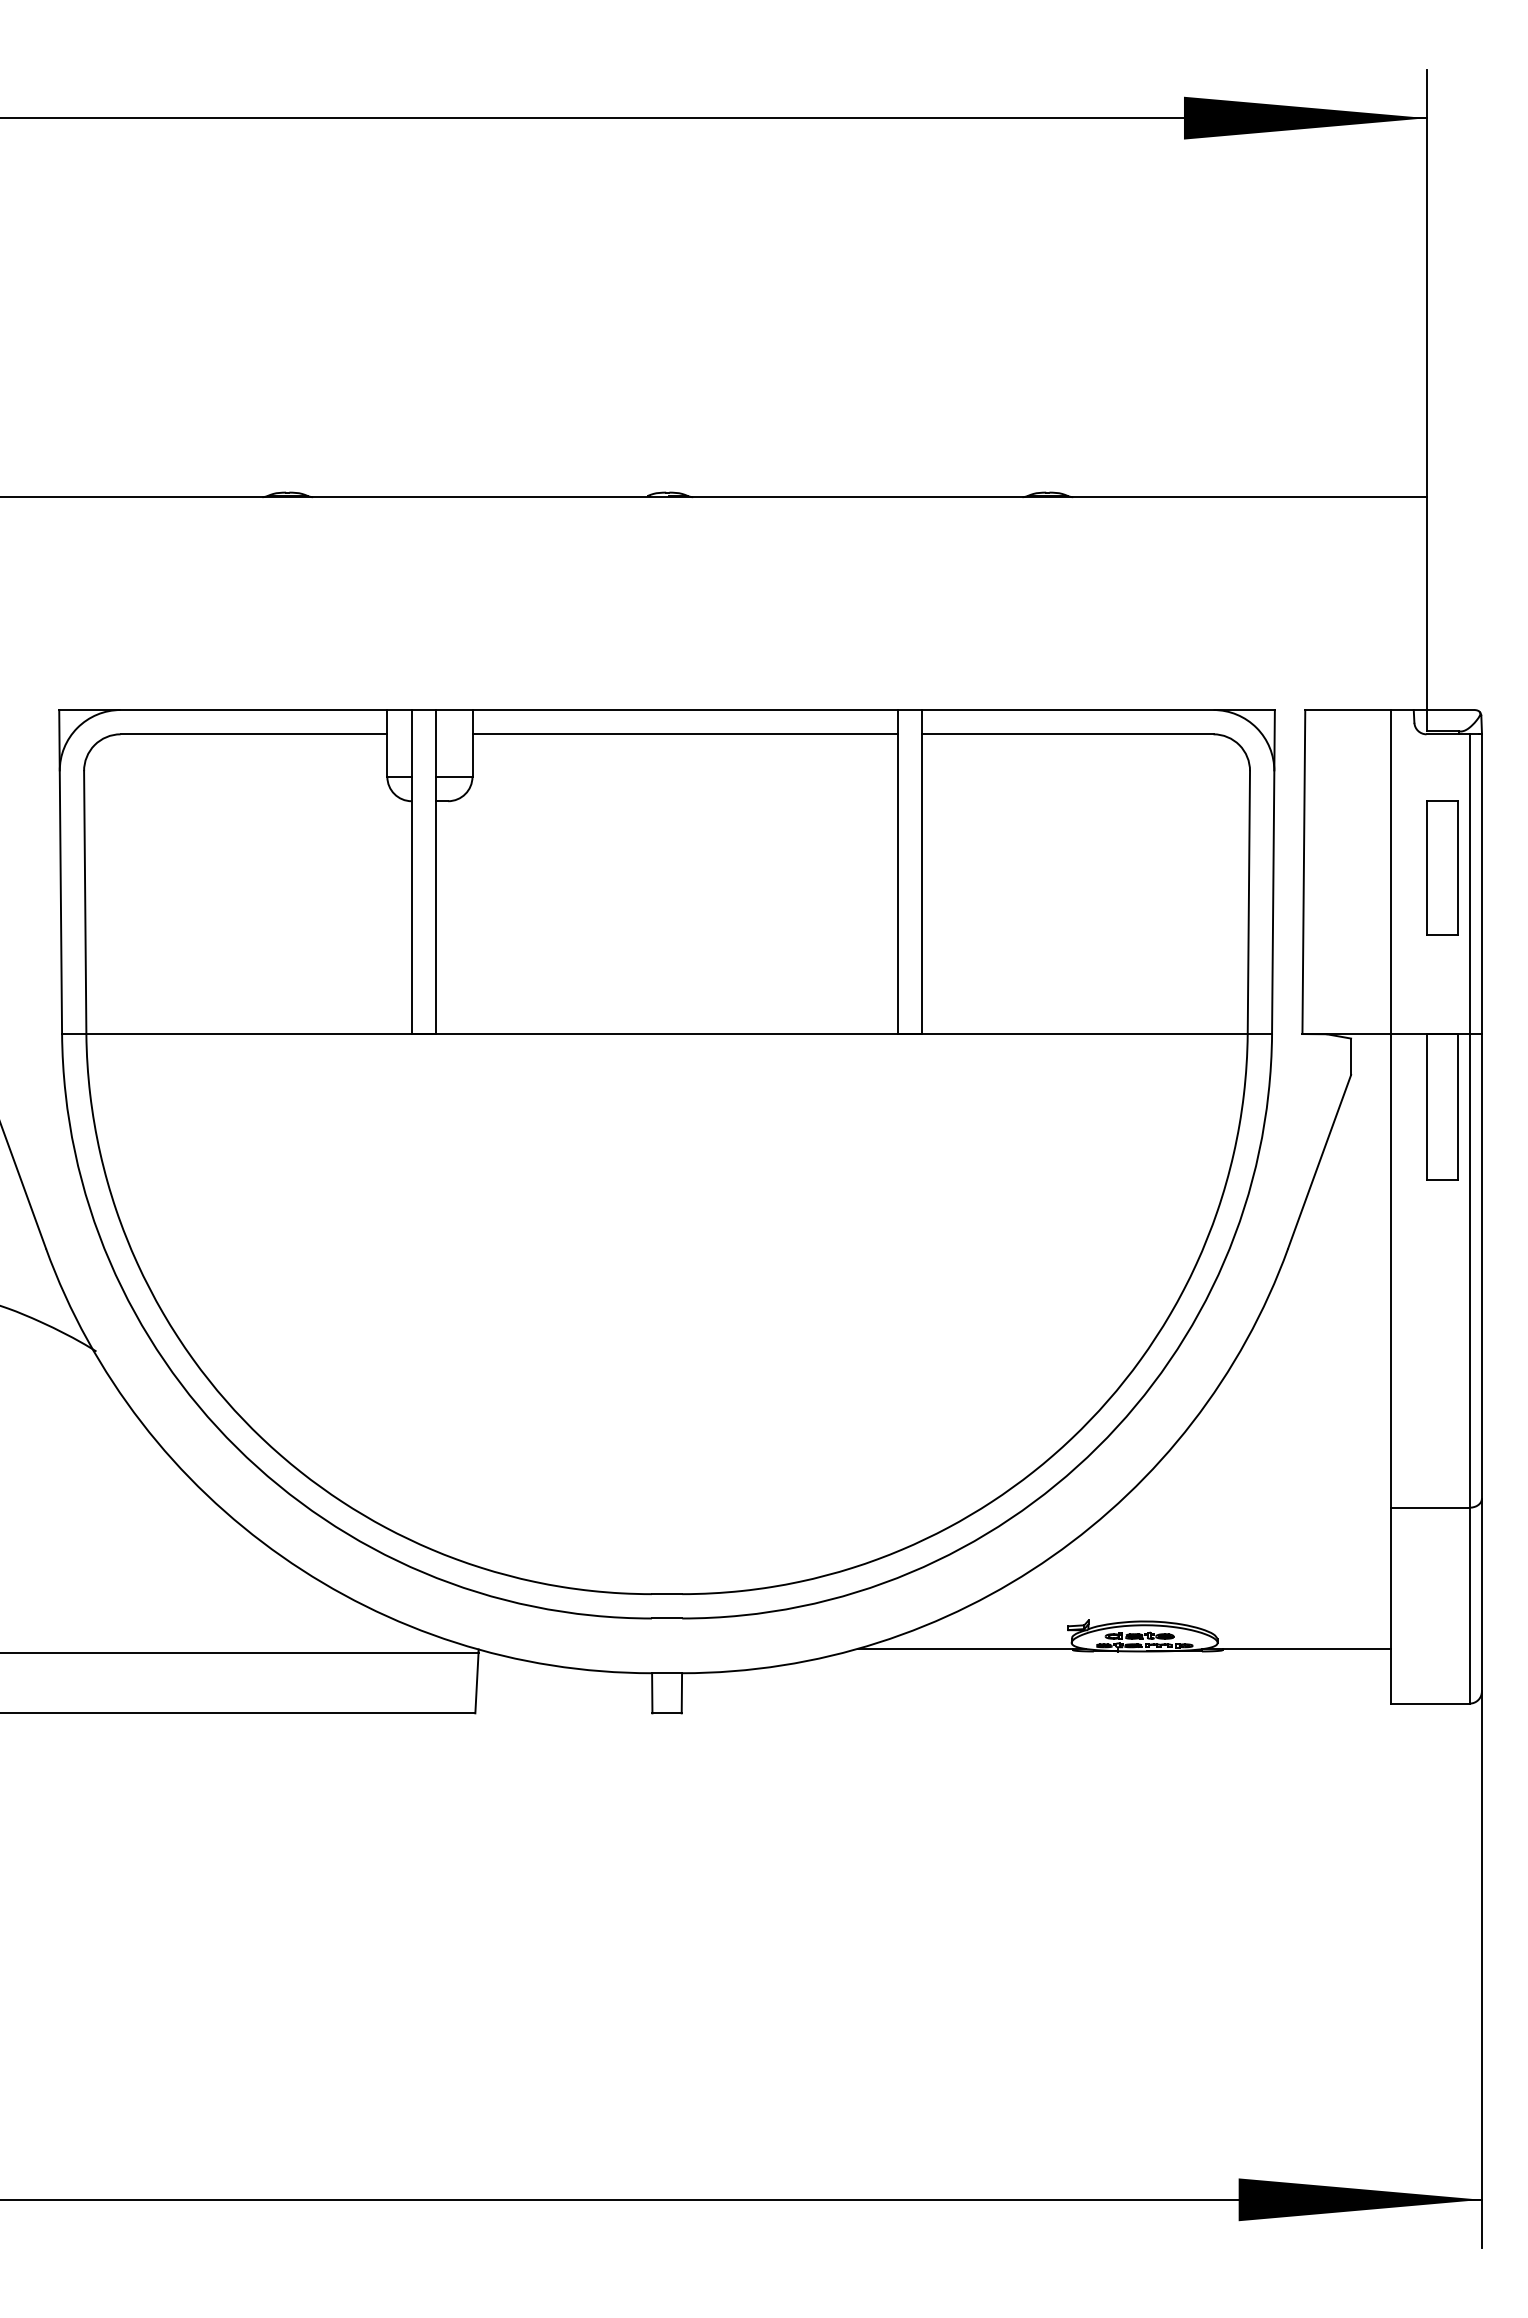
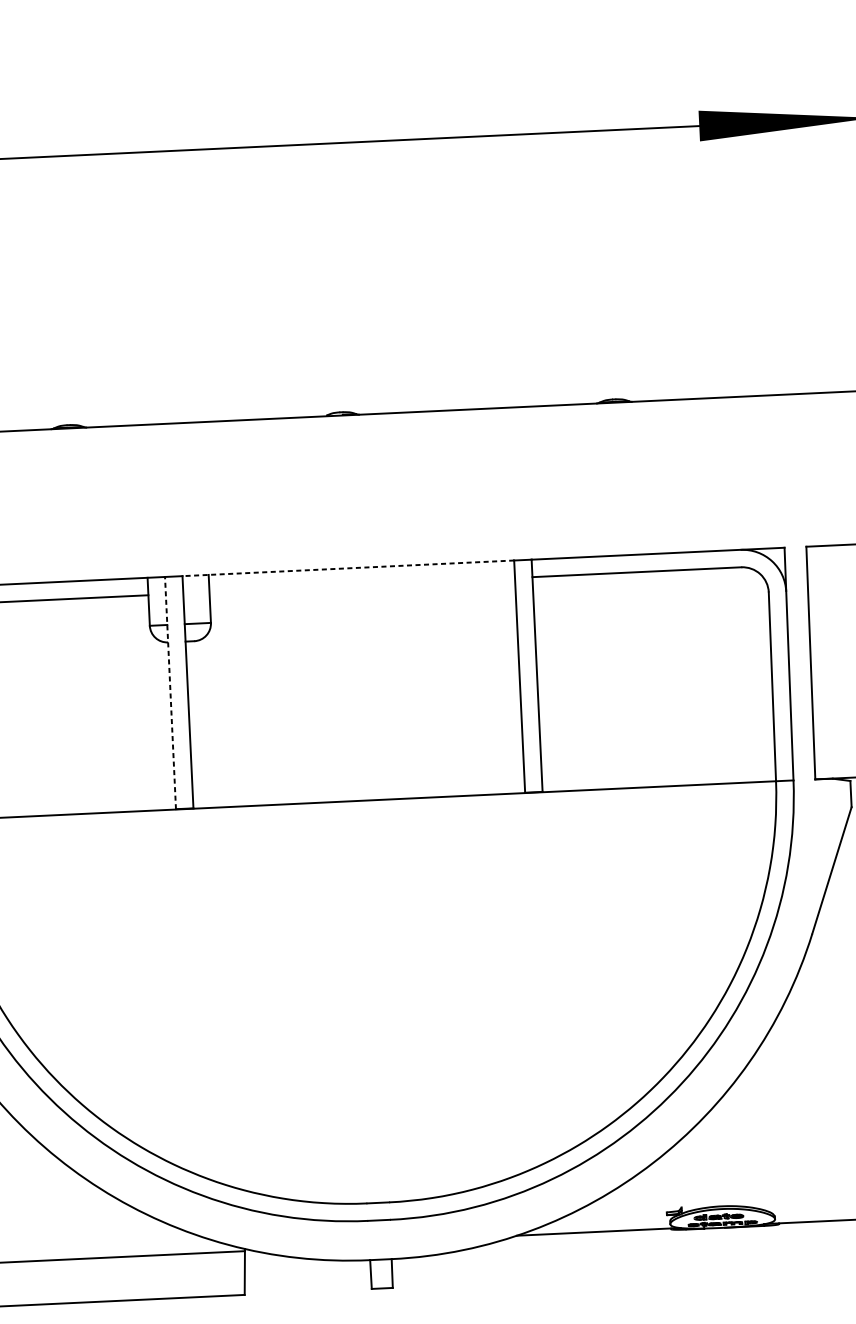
line: (666, 710) -> (347, 568), solid -> dashed
line: (685, 734) -> (362, 585), removed
line: (411, 871) -> (170, 692), solid -> dashed

